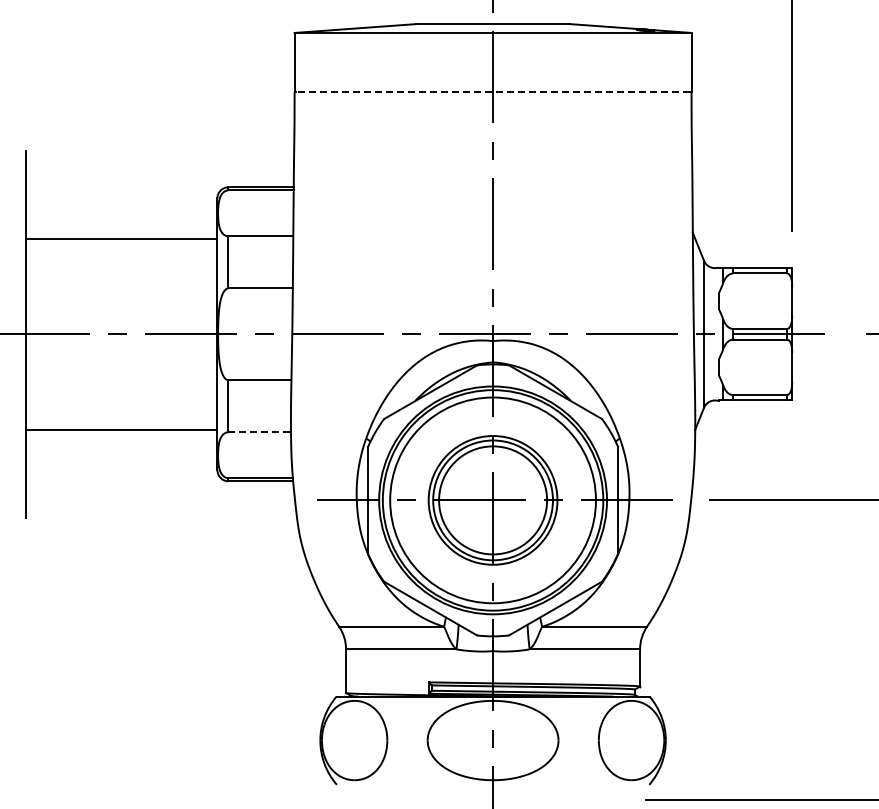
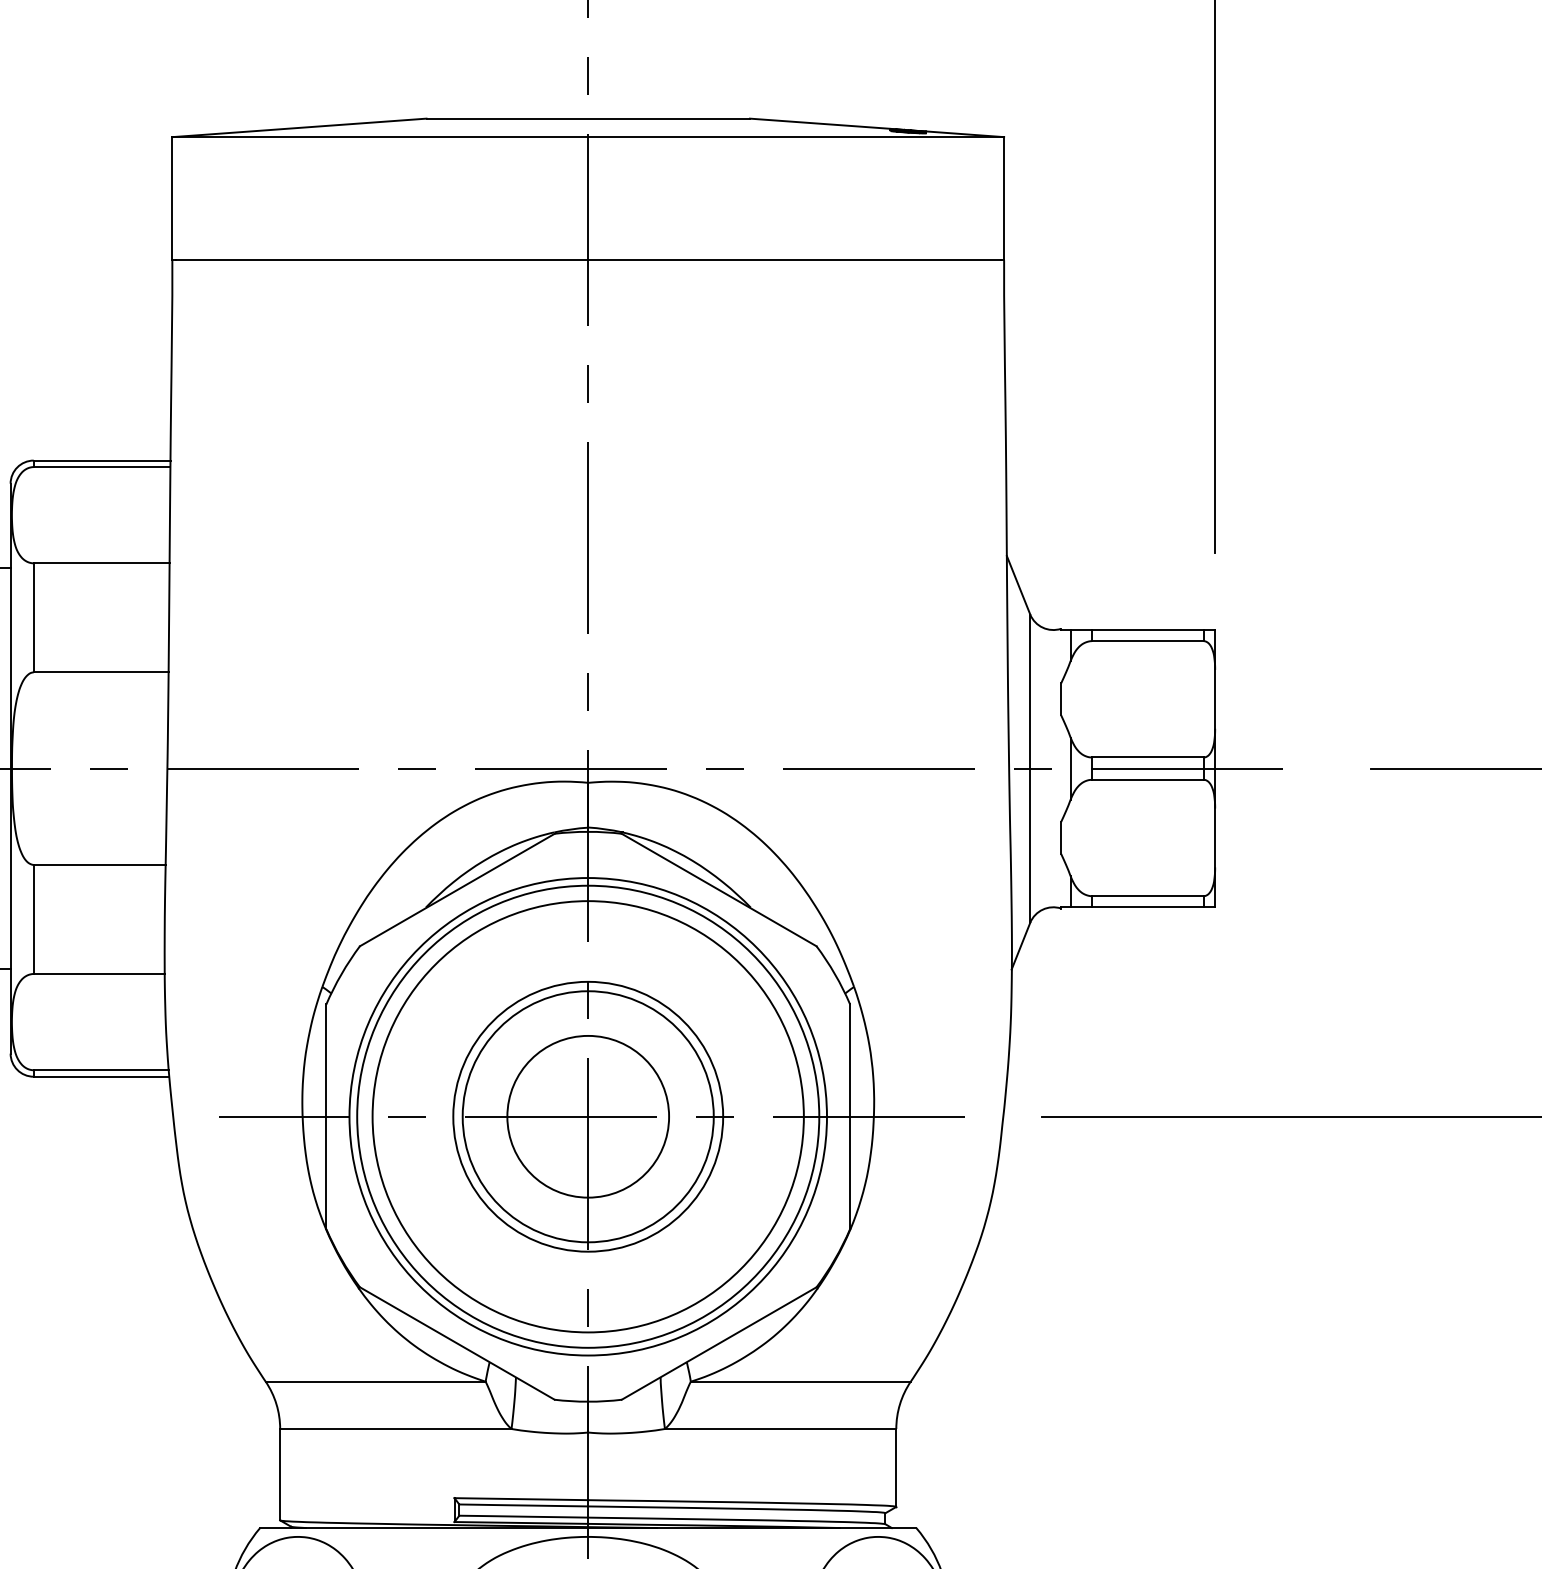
line: (493, 91) -> (589, 259), dashed -> solid
line: (260, 432) -> (100, 974), dashed -> solid
circle: (492, 499) -> (587, 1114), size x0.71

